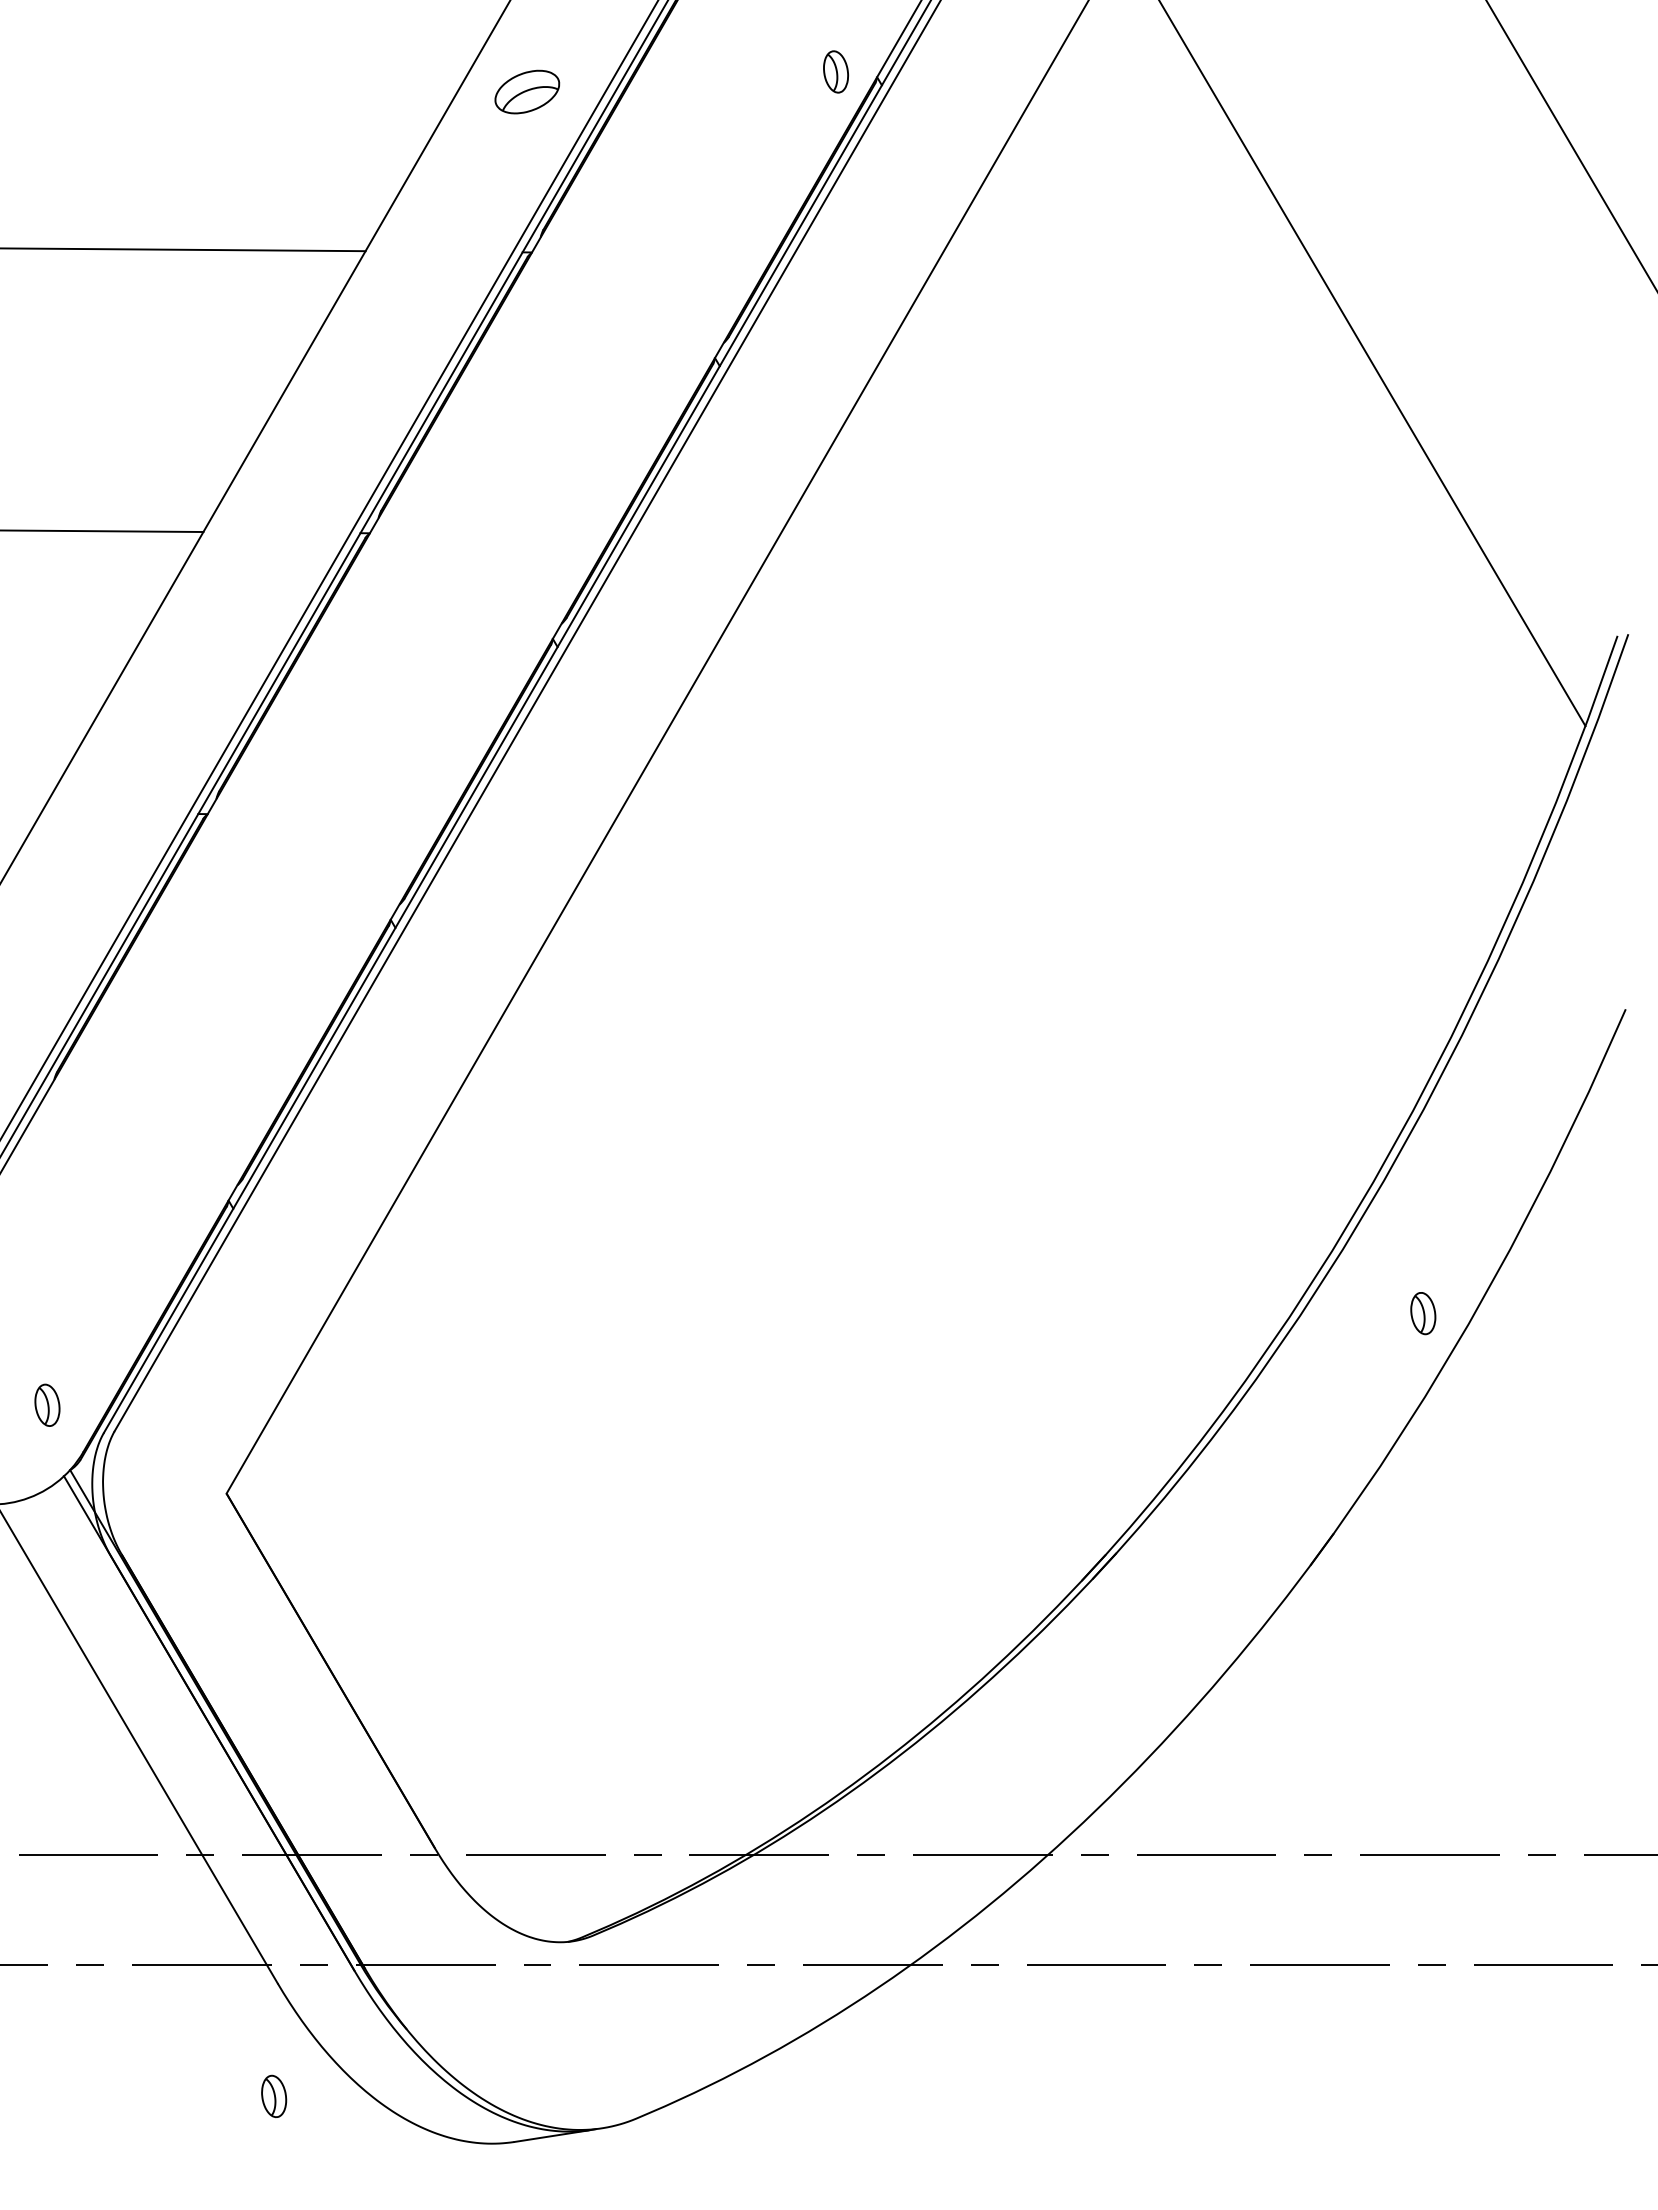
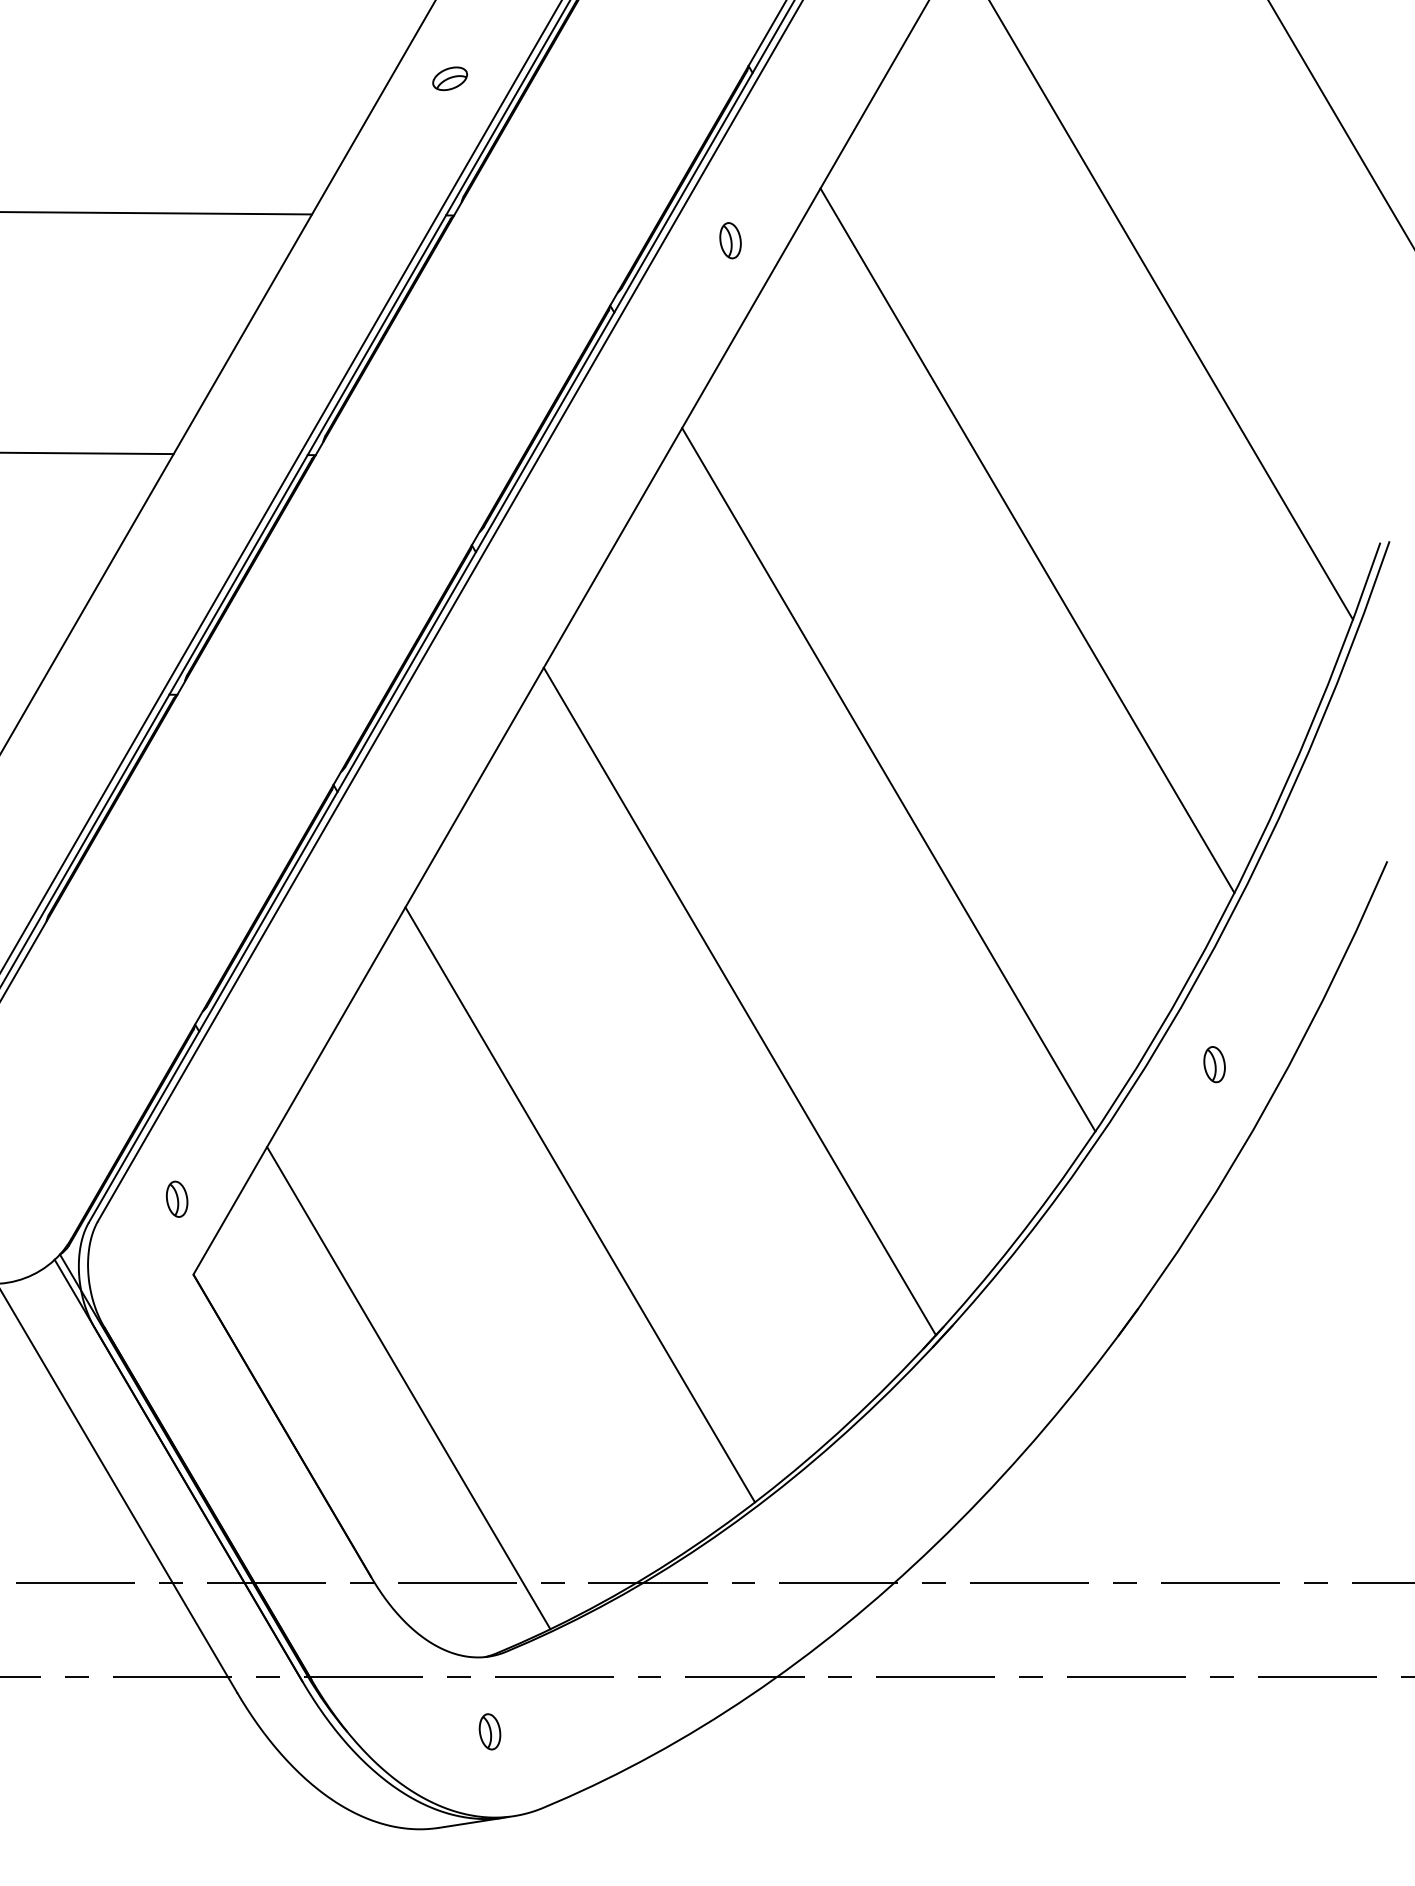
part: (835, 71) -> (730, 240), moved
part: (527, 92) -> (450, 79), size x0.62
line: (1203, 633) -> (1027, 540), added
line: (1041, 913) -> (888, 779), added
line: (866, 1173) -> (739, 1001), added
part: (1423, 1313) -> (1214, 1064), moved
part: (47, 1404) -> (177, 1198), moved
line: (679, 1411) -> (579, 1204), added
line: (478, 1626) -> (408, 1387), added
part: (274, 2095) -> (490, 1731), moved

